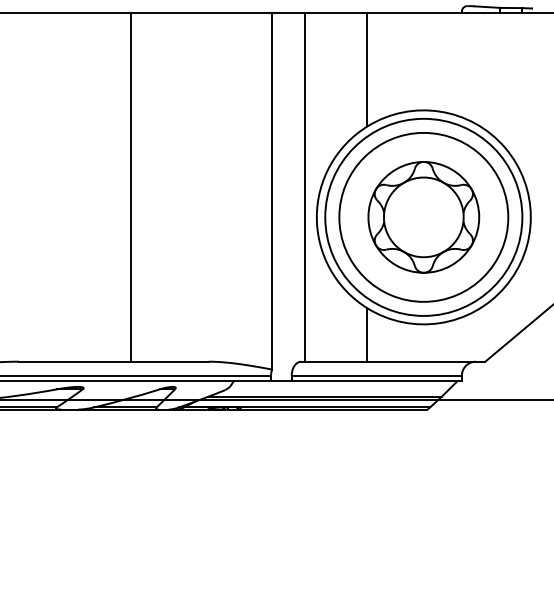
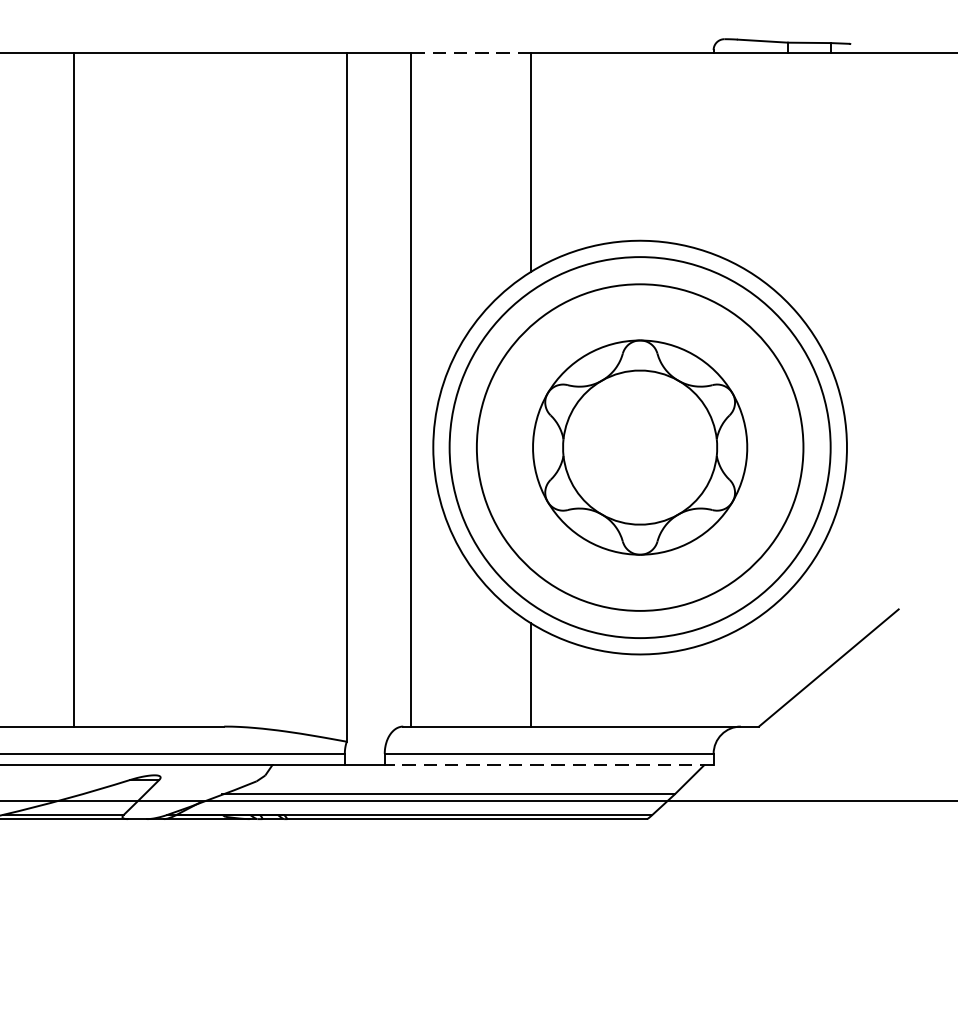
line: (335, 13) -> (469, 53), solid -> dashed
line: (376, 381) -> (548, 764), solid -> dashed

